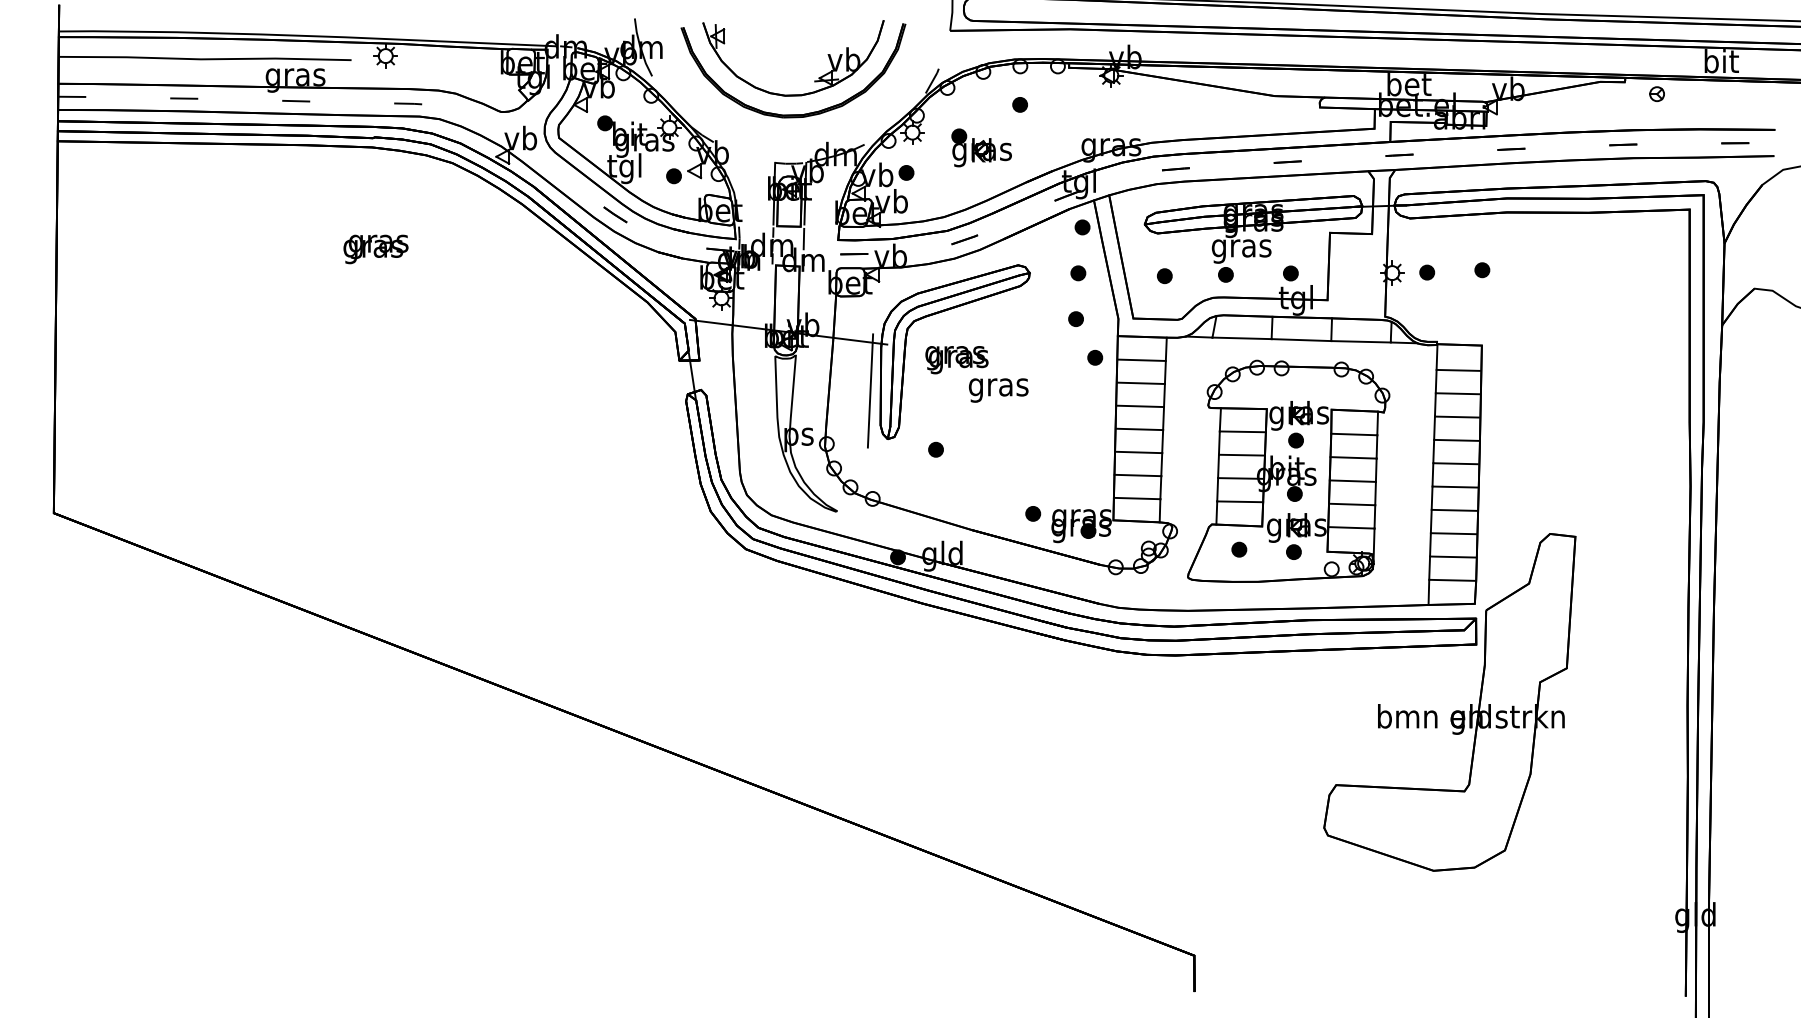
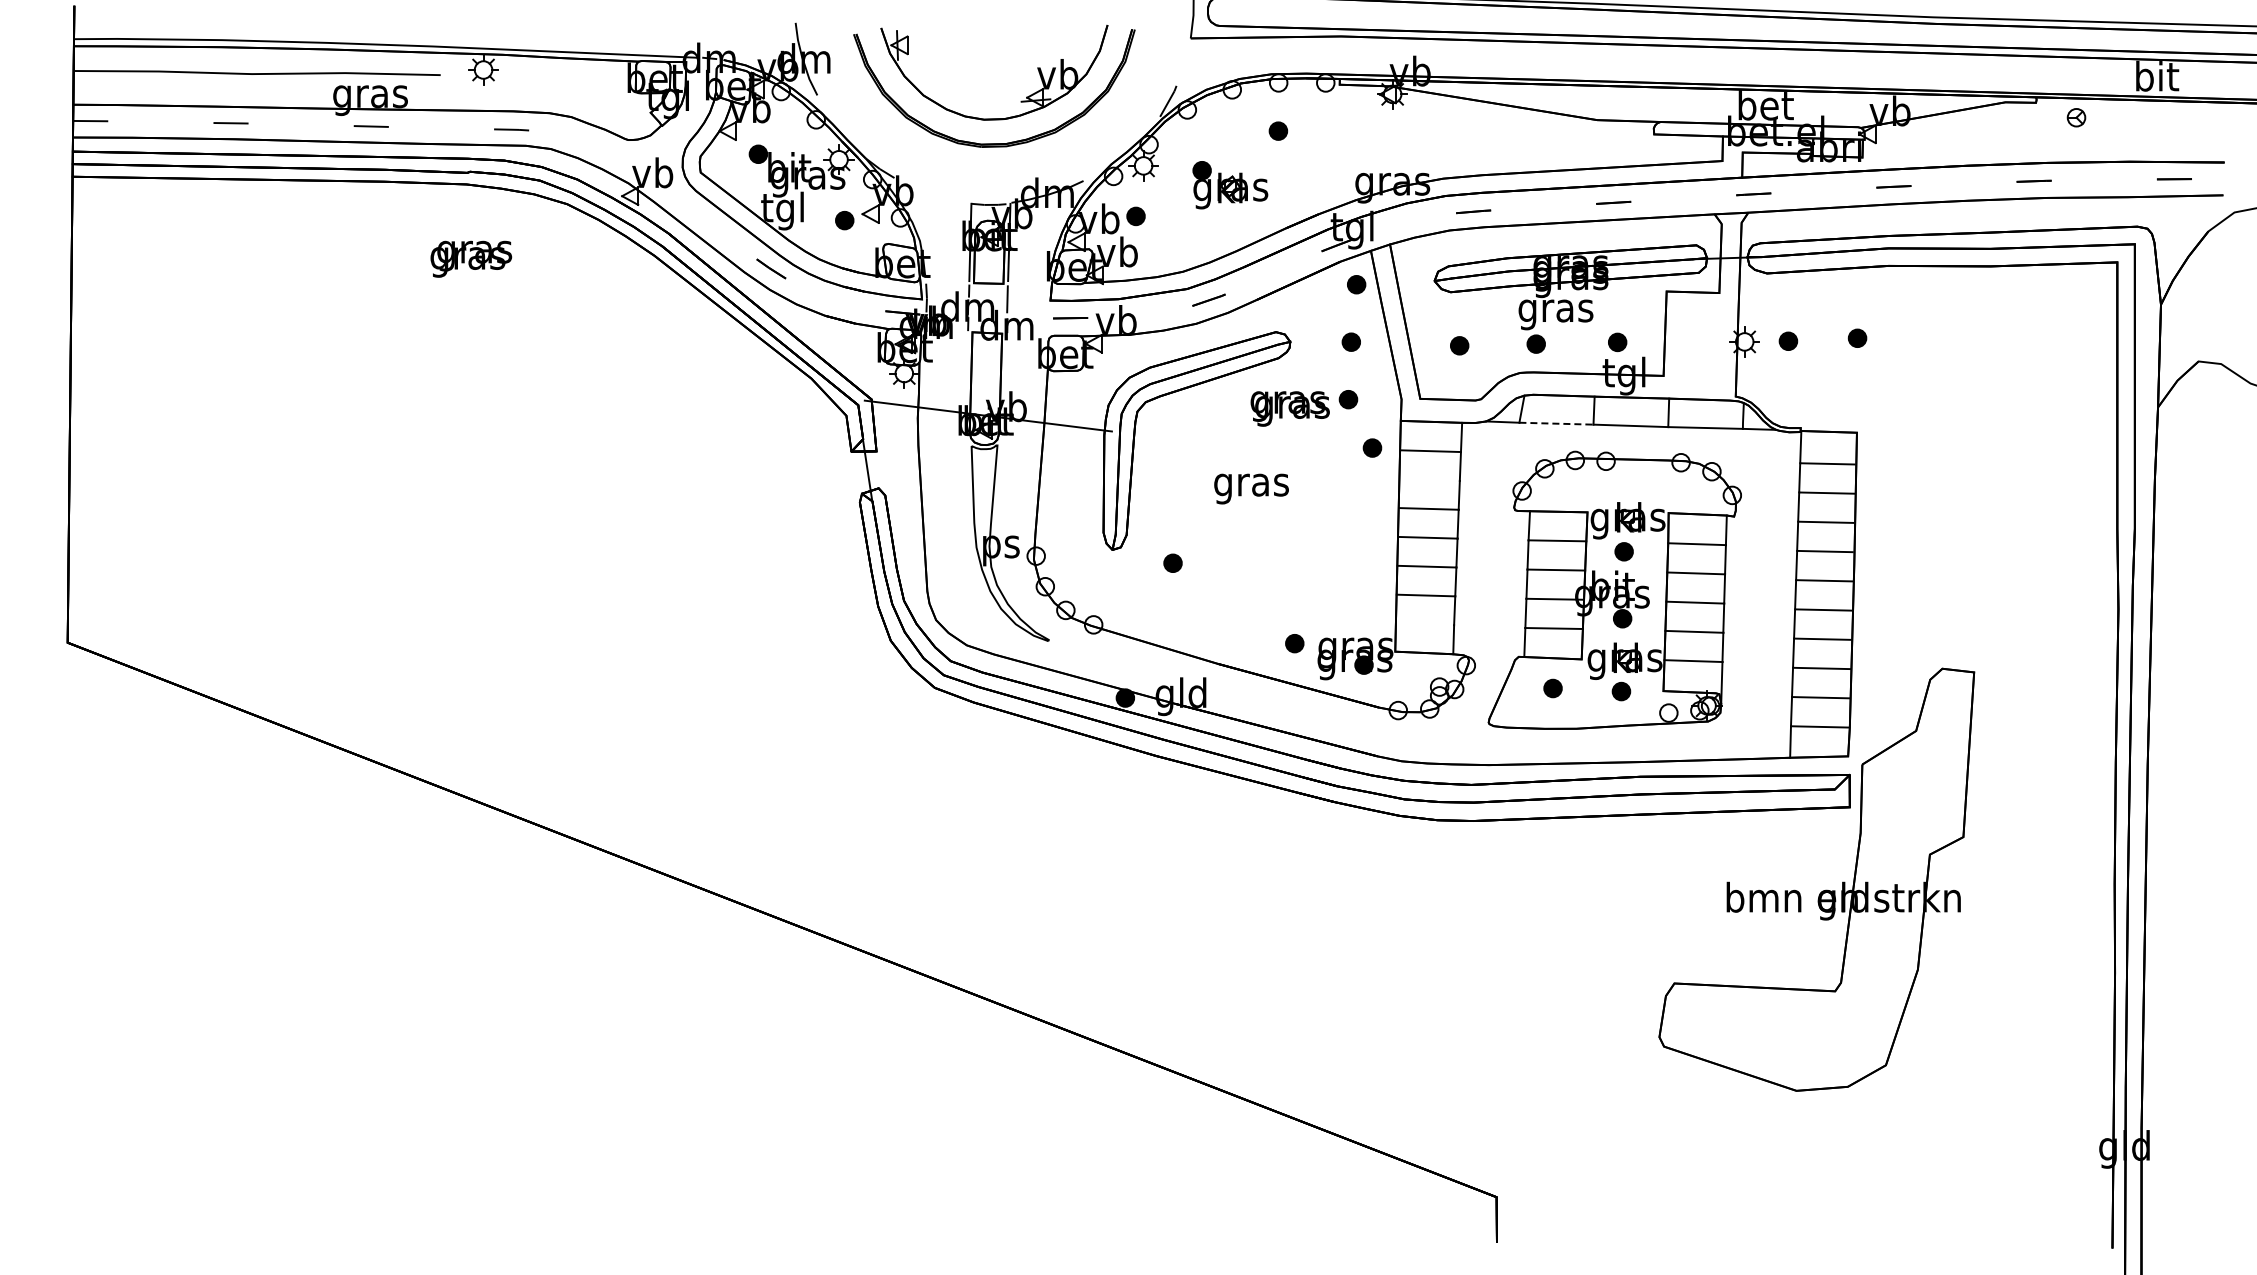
text: (376, 248) -> (471, 258), moved
line: (1242, 338) -> (1556, 423), solid -> dashed
text: (956, 359) -> (1289, 408), moved
line: (1140, 382) -> (1429, 479), removed
line: (870, 390) -> (1090, 489), removed
line: (1136, 498) -> (1424, 624), removed

